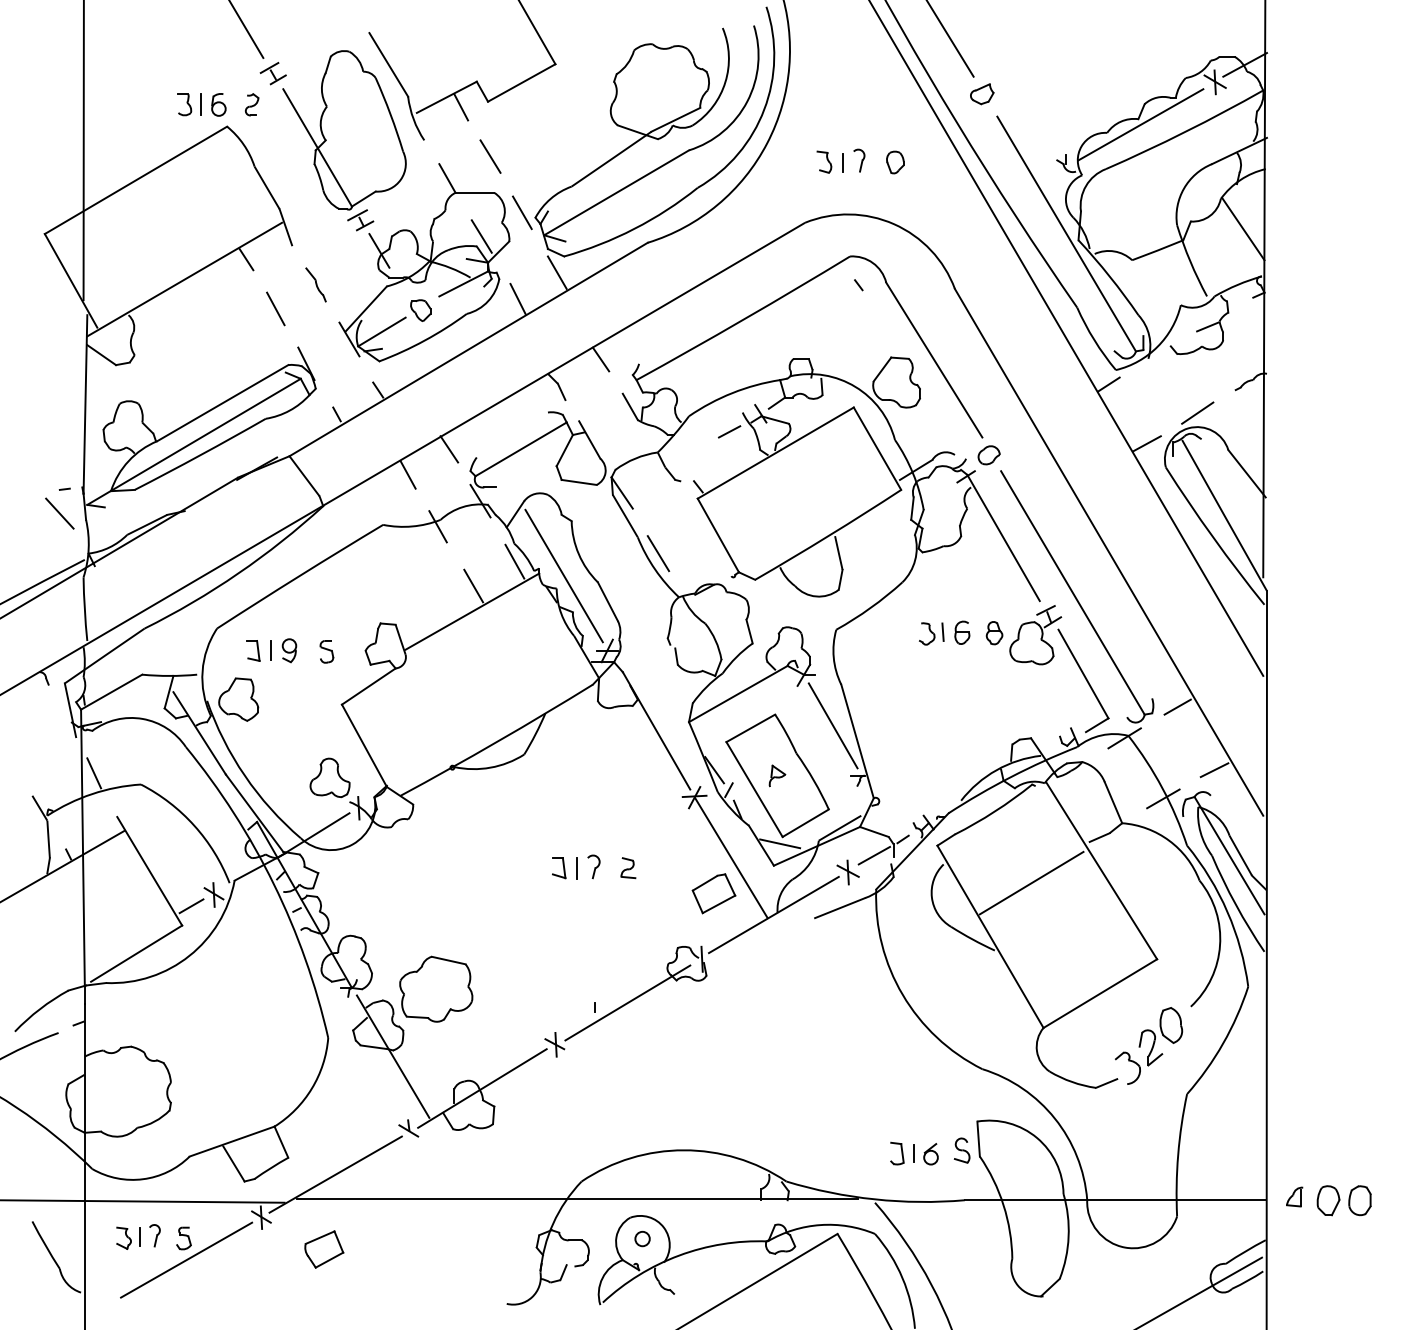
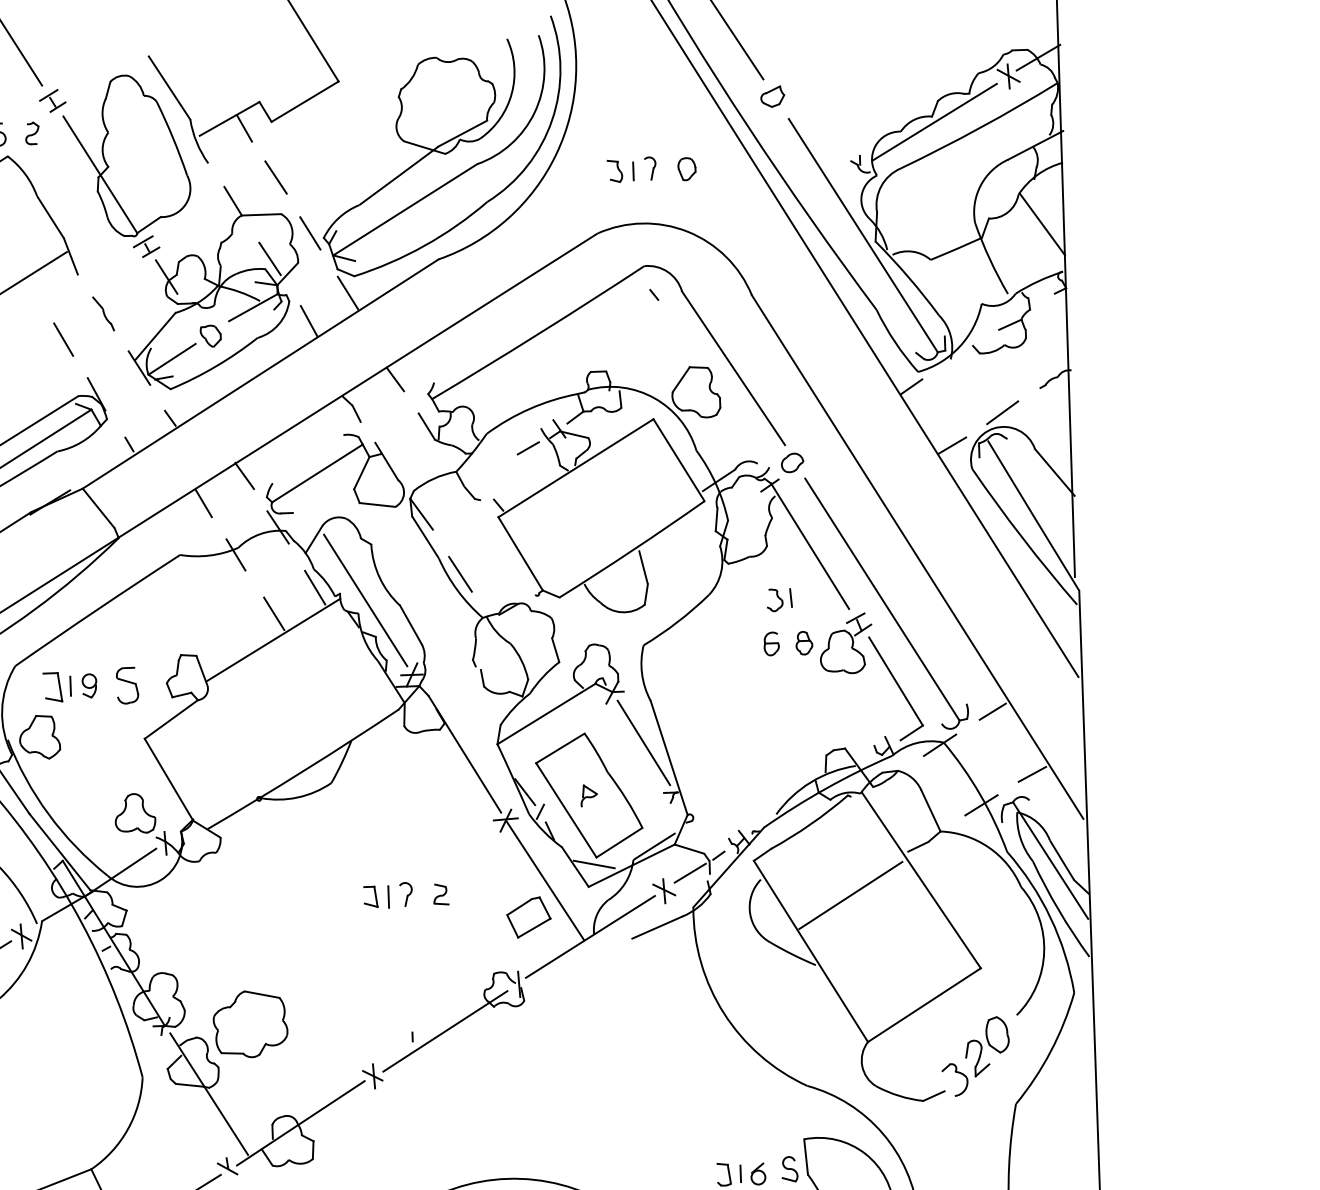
line: (246, 259) -> (32, 290), removed
part: (931, 633) -> (779, 599), moved
part: (253, 650) -> (53, 687), size x1.4
part: (326, 651) -> (127, 685), size x1.6

